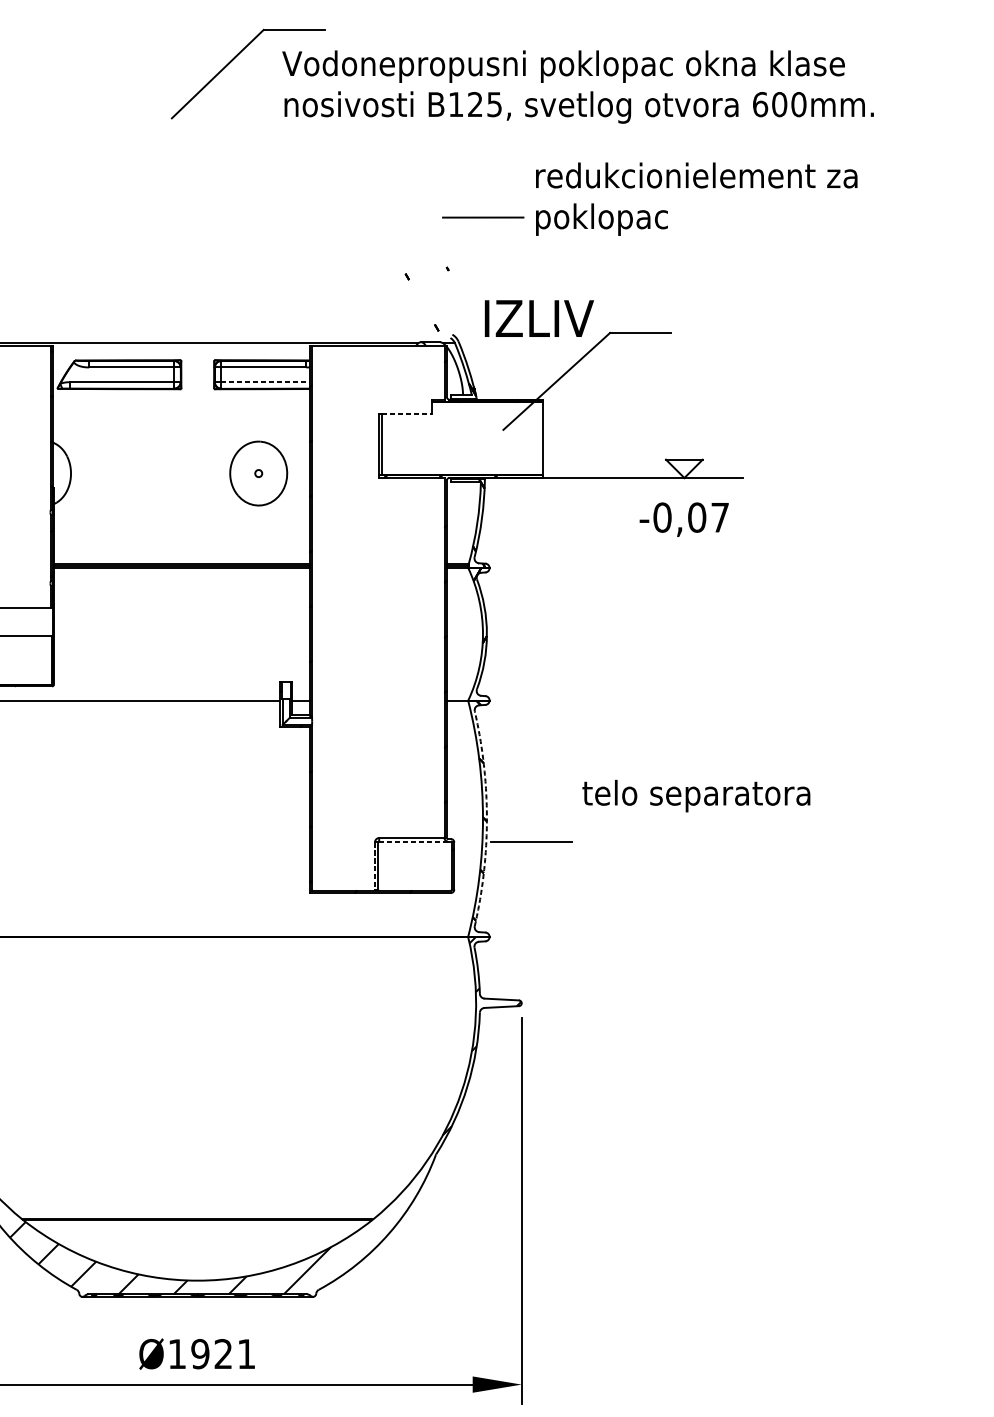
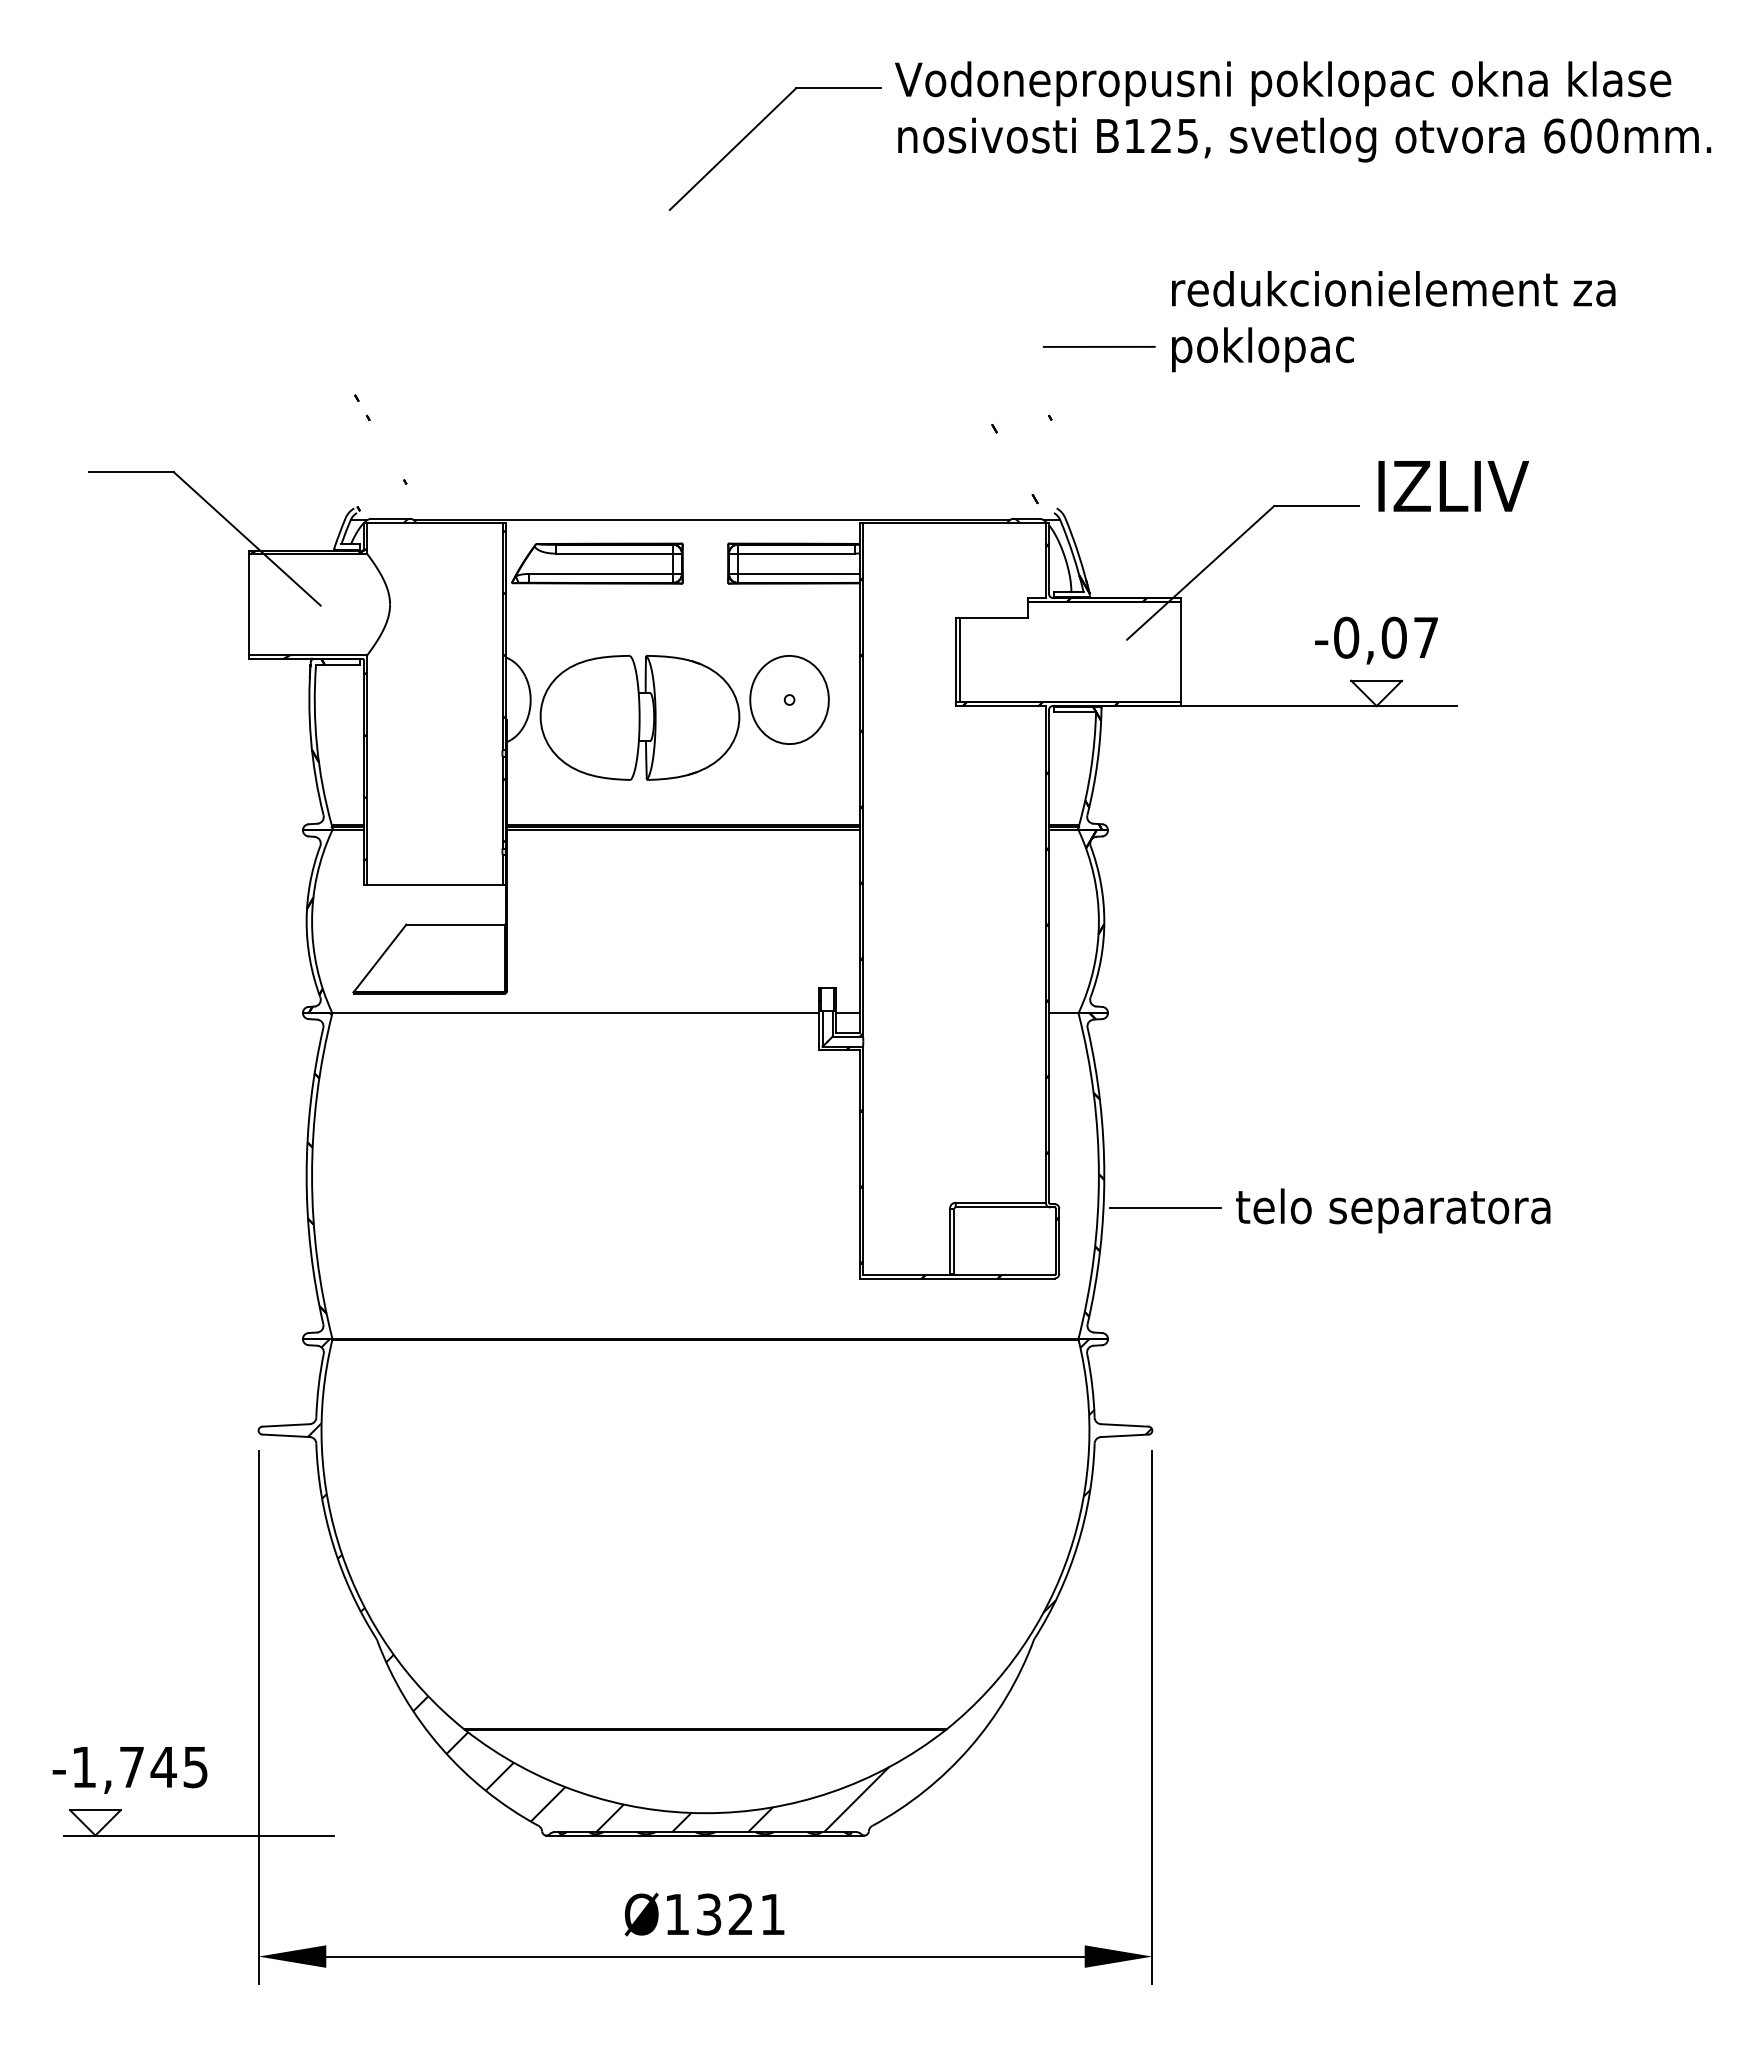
text: (578, 86) -> (1303, 111), moved
text: (539, 318) -> (1453, 486), moved
line: (265, 381) -> (798, 573), dashed -> solid
line: (407, 414) -> (994, 618), dashed -> solid
part: (149, 486) -> (639, 717), added
text: (684, 519) -> (1376, 640), moved
text: (696, 795) -> (1393, 1210), moved
arc: (487, 819) -> (1104, 1176), dashed -> solid
line: (413, 841) -> (1003, 1207), dashed -> solid
line: (374, 866) -> (949, 1241), dashed -> solid
text: (199, 1354) -> (708, 1914), Ø1921 -> Ø1321

